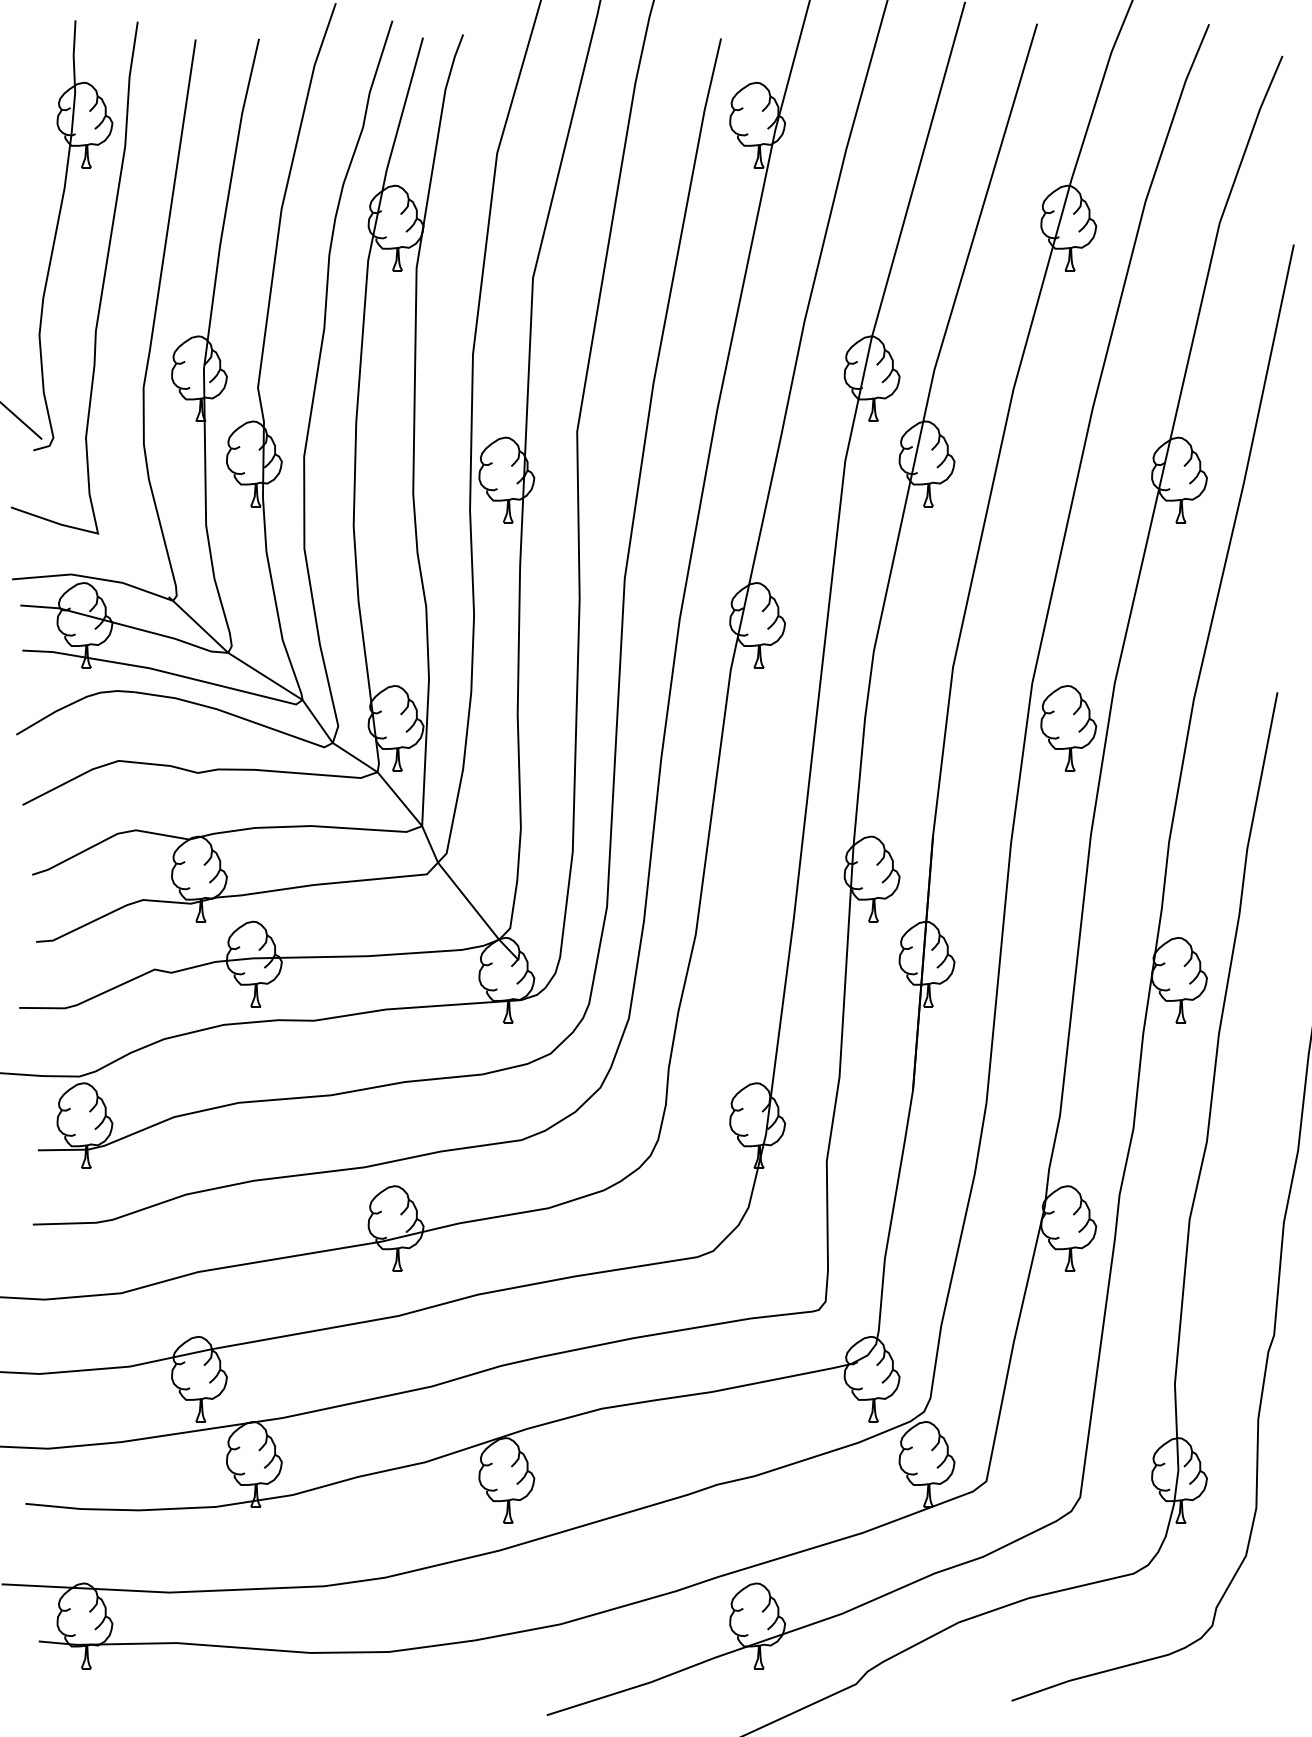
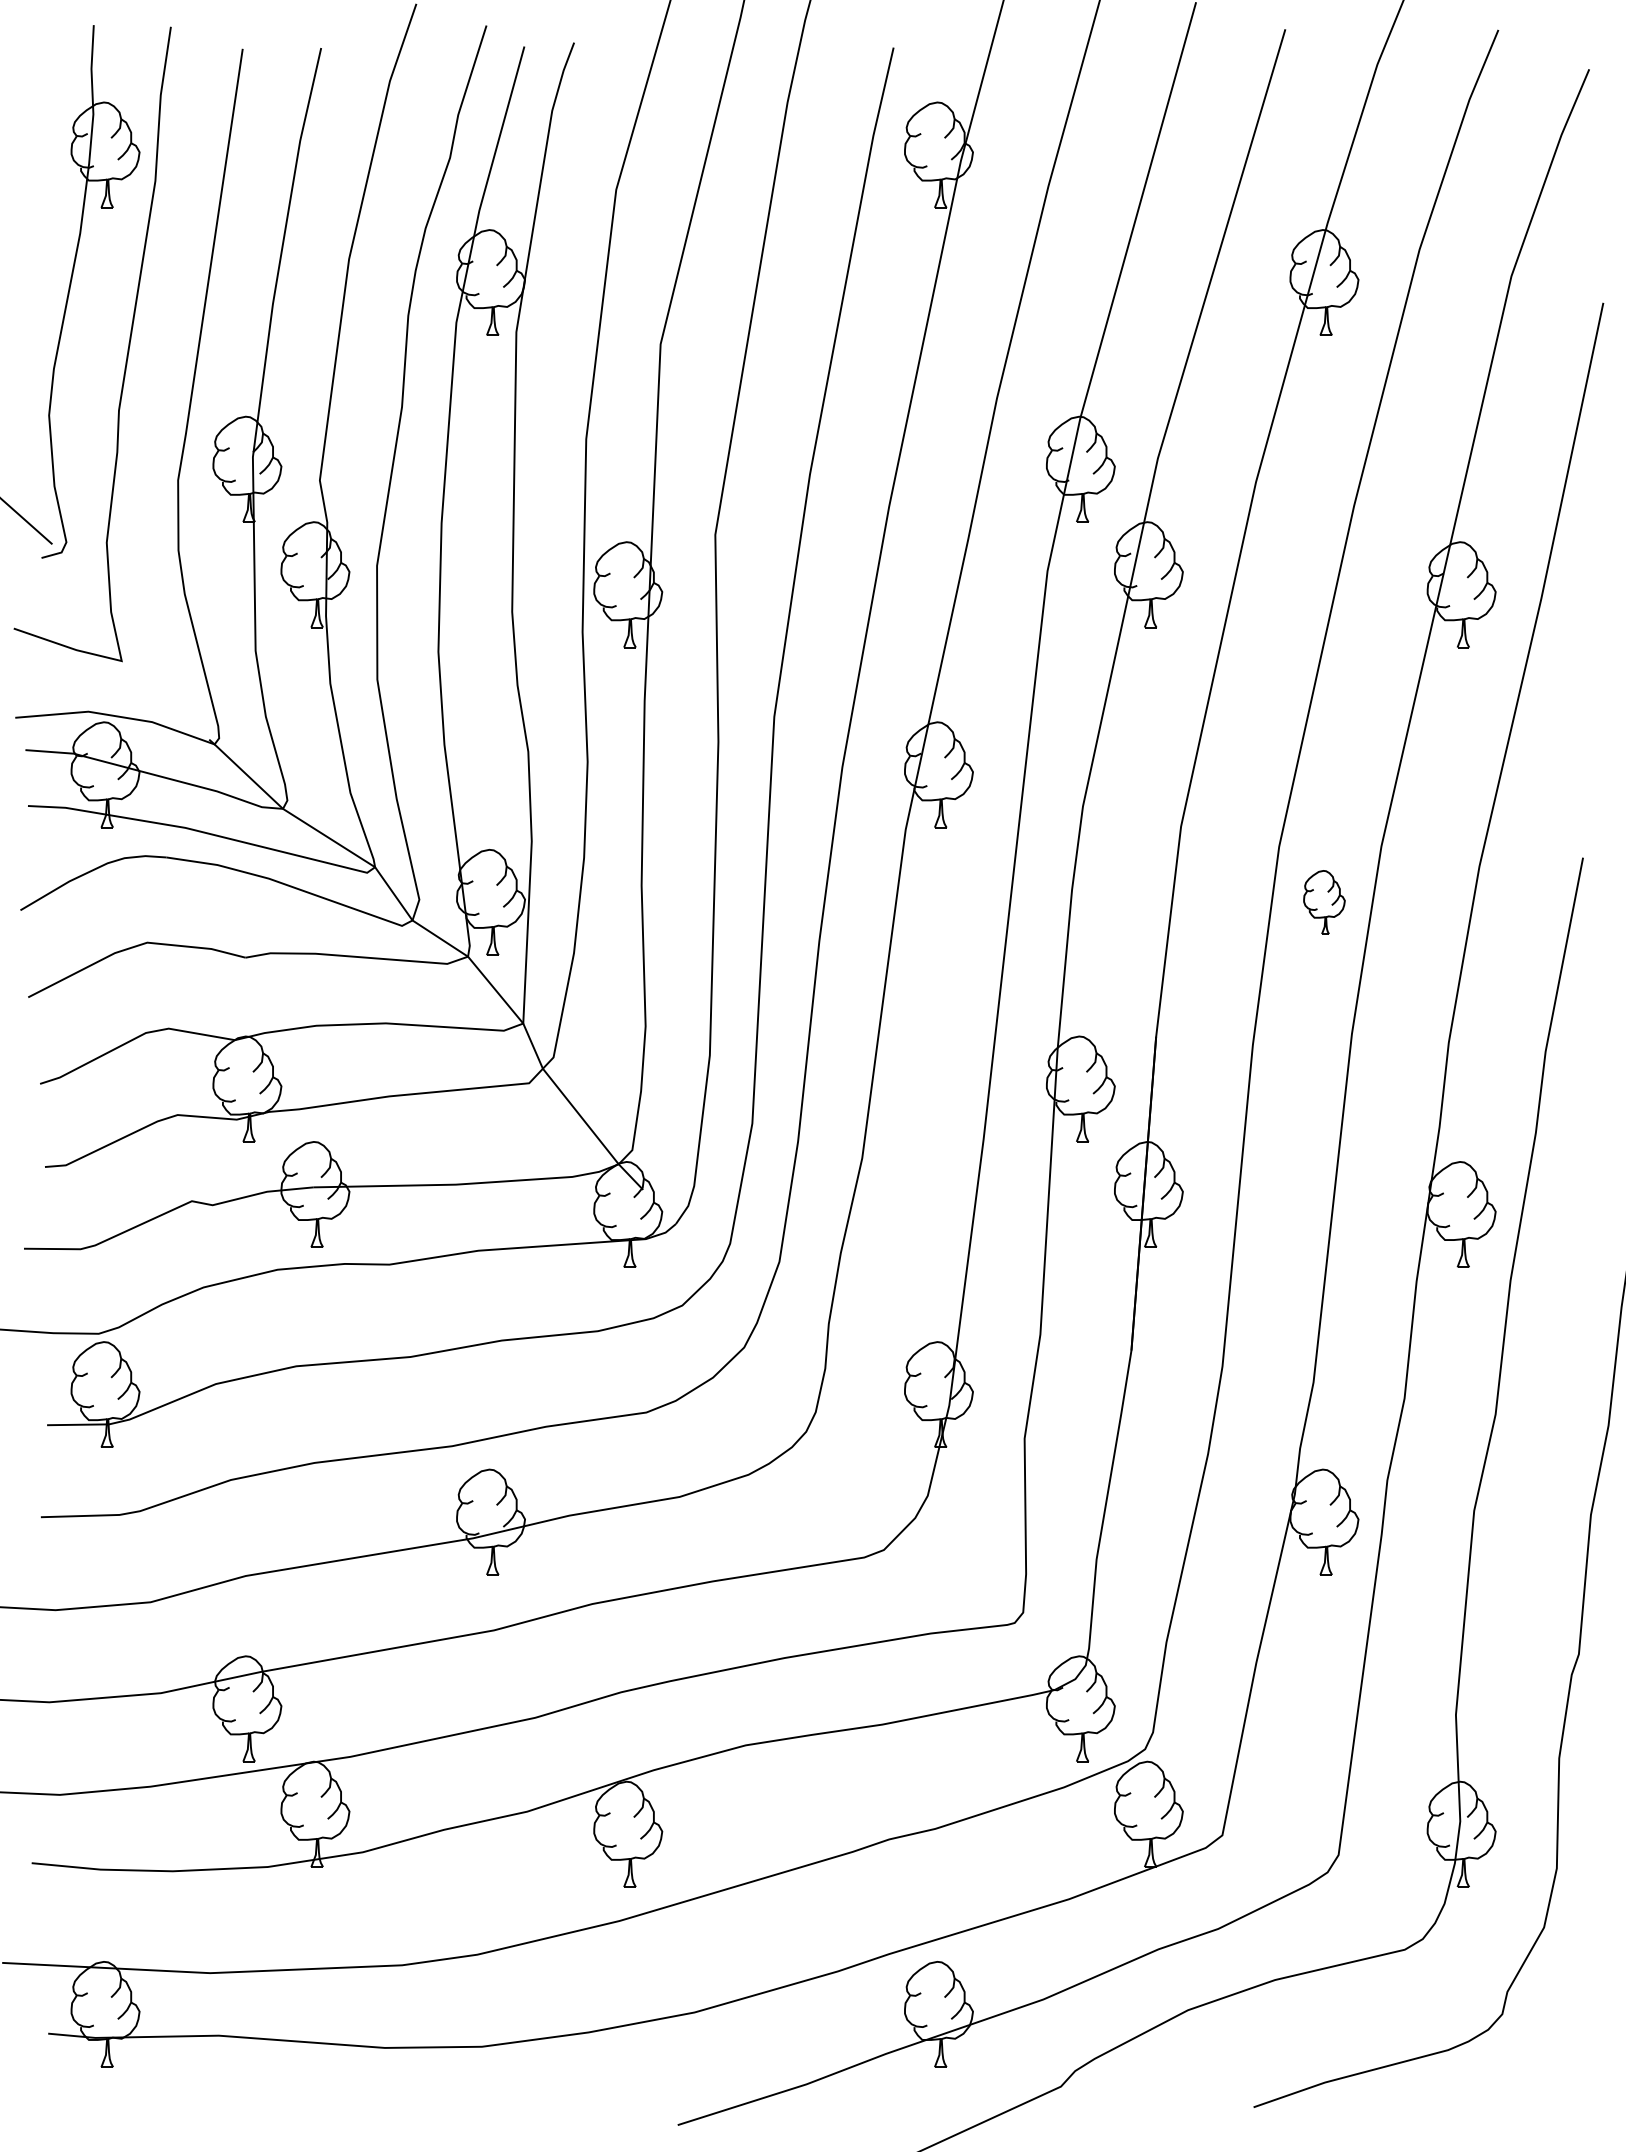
part: (1068, 728) -> (1324, 902), size x0.6

